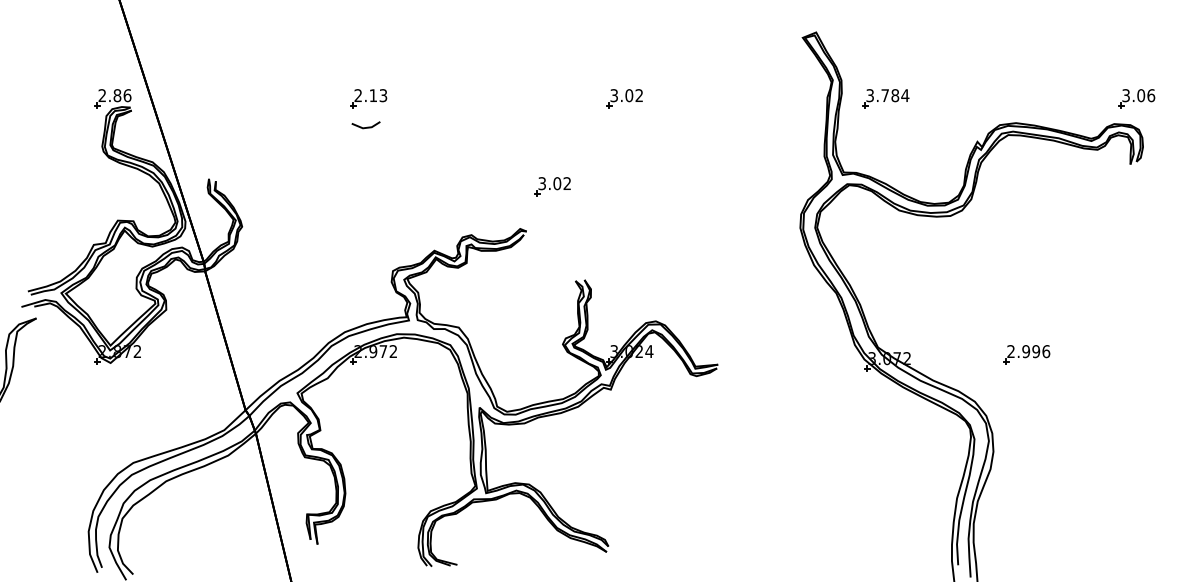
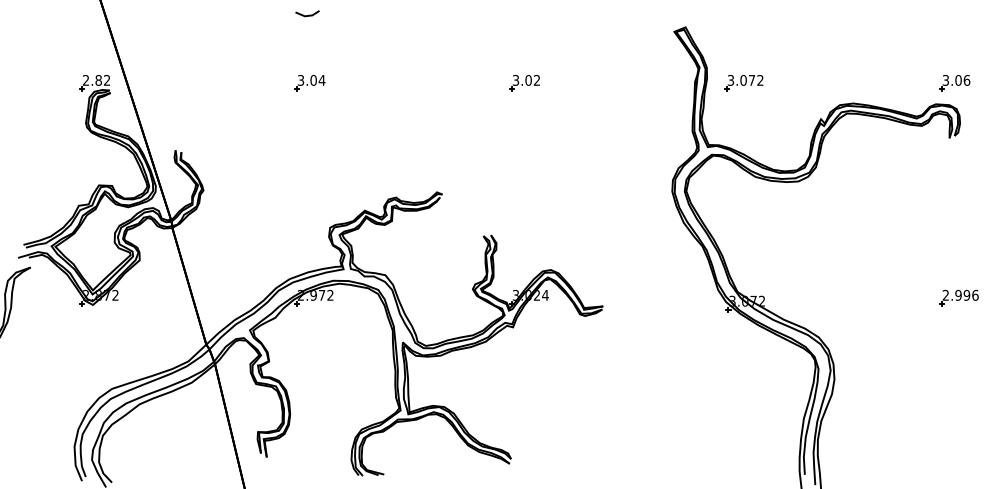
text: (127, 95) -> (107, 80), 2.86 -> 2.82
text: (370, 95) -> (311, 80), 2.13 -> 3.04
text: (895, 95) -> (752, 80), 3.784 -> 3.072
line: (365, 127) -> (307, 15), moved
part: (552, 186) -> (464, 156), removed
part: (1026, 354) -> (958, 297), moved

